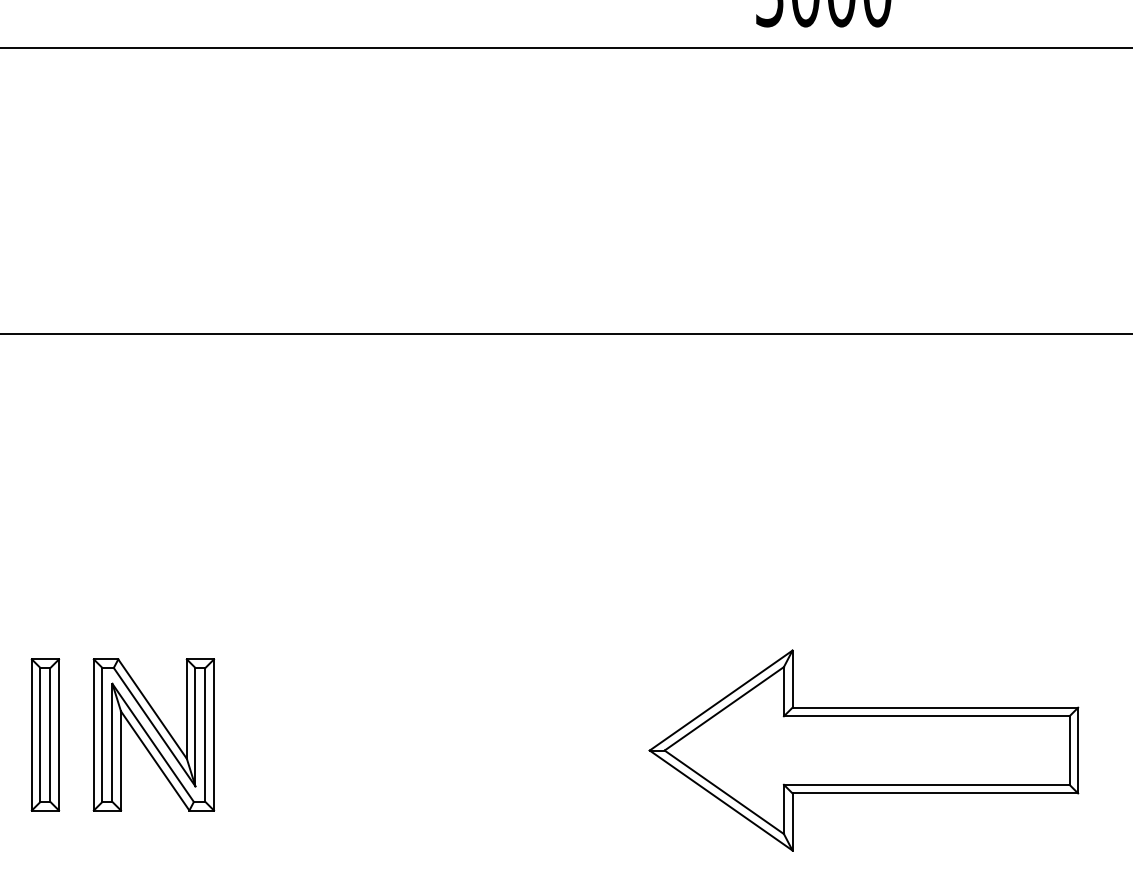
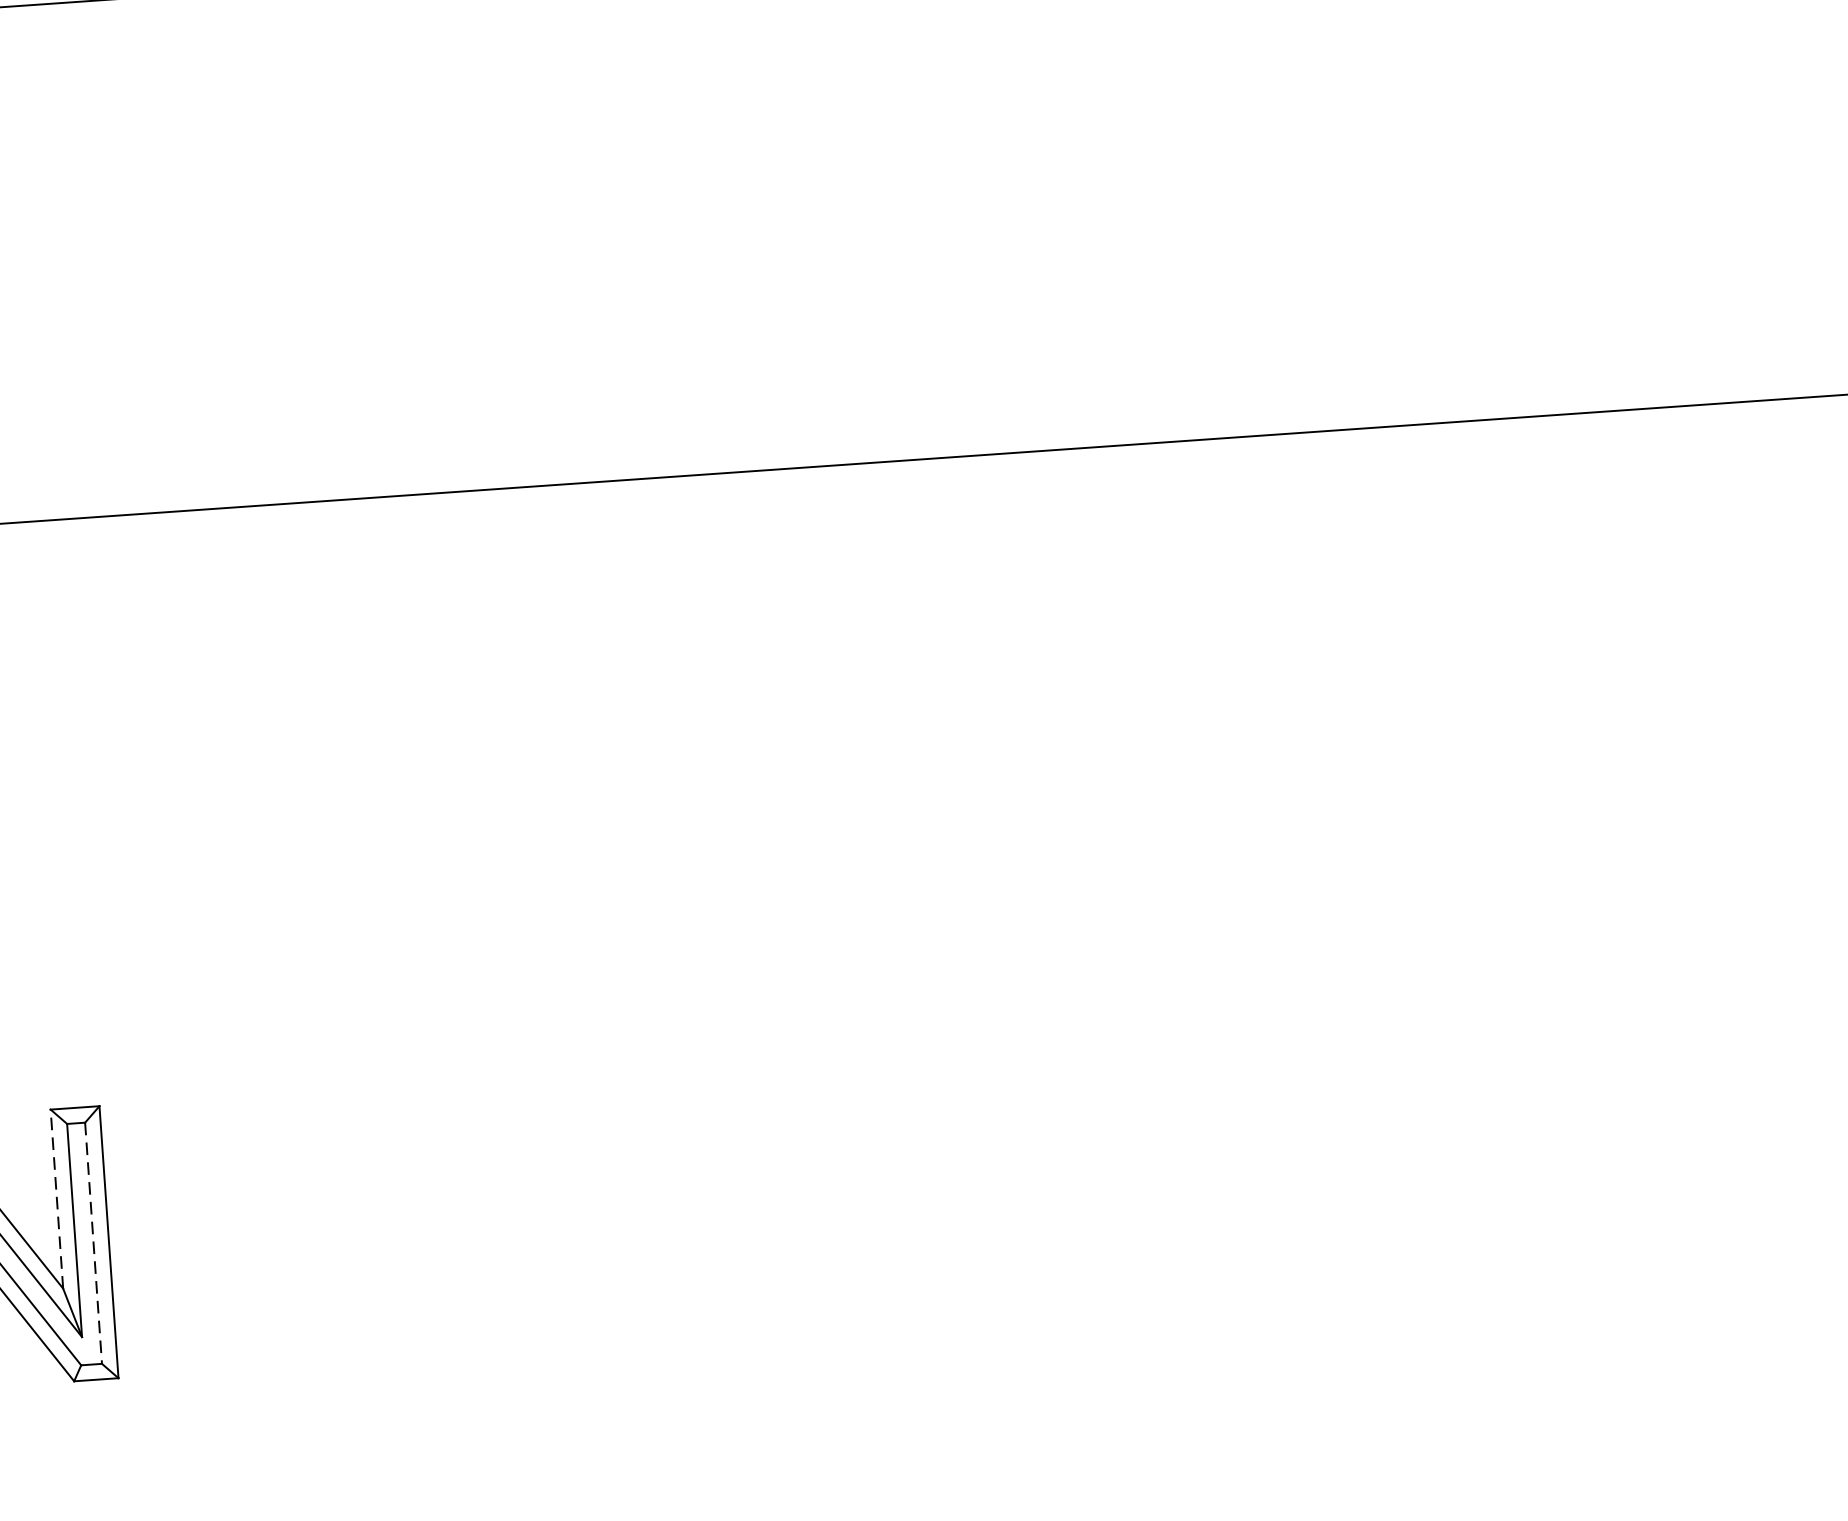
line: (186, 709) -> (56, 1199), solid -> dashed
line: (205, 734) -> (93, 1242), solid -> dashed
part: (863, 750) -> (1279, 1188), removed

